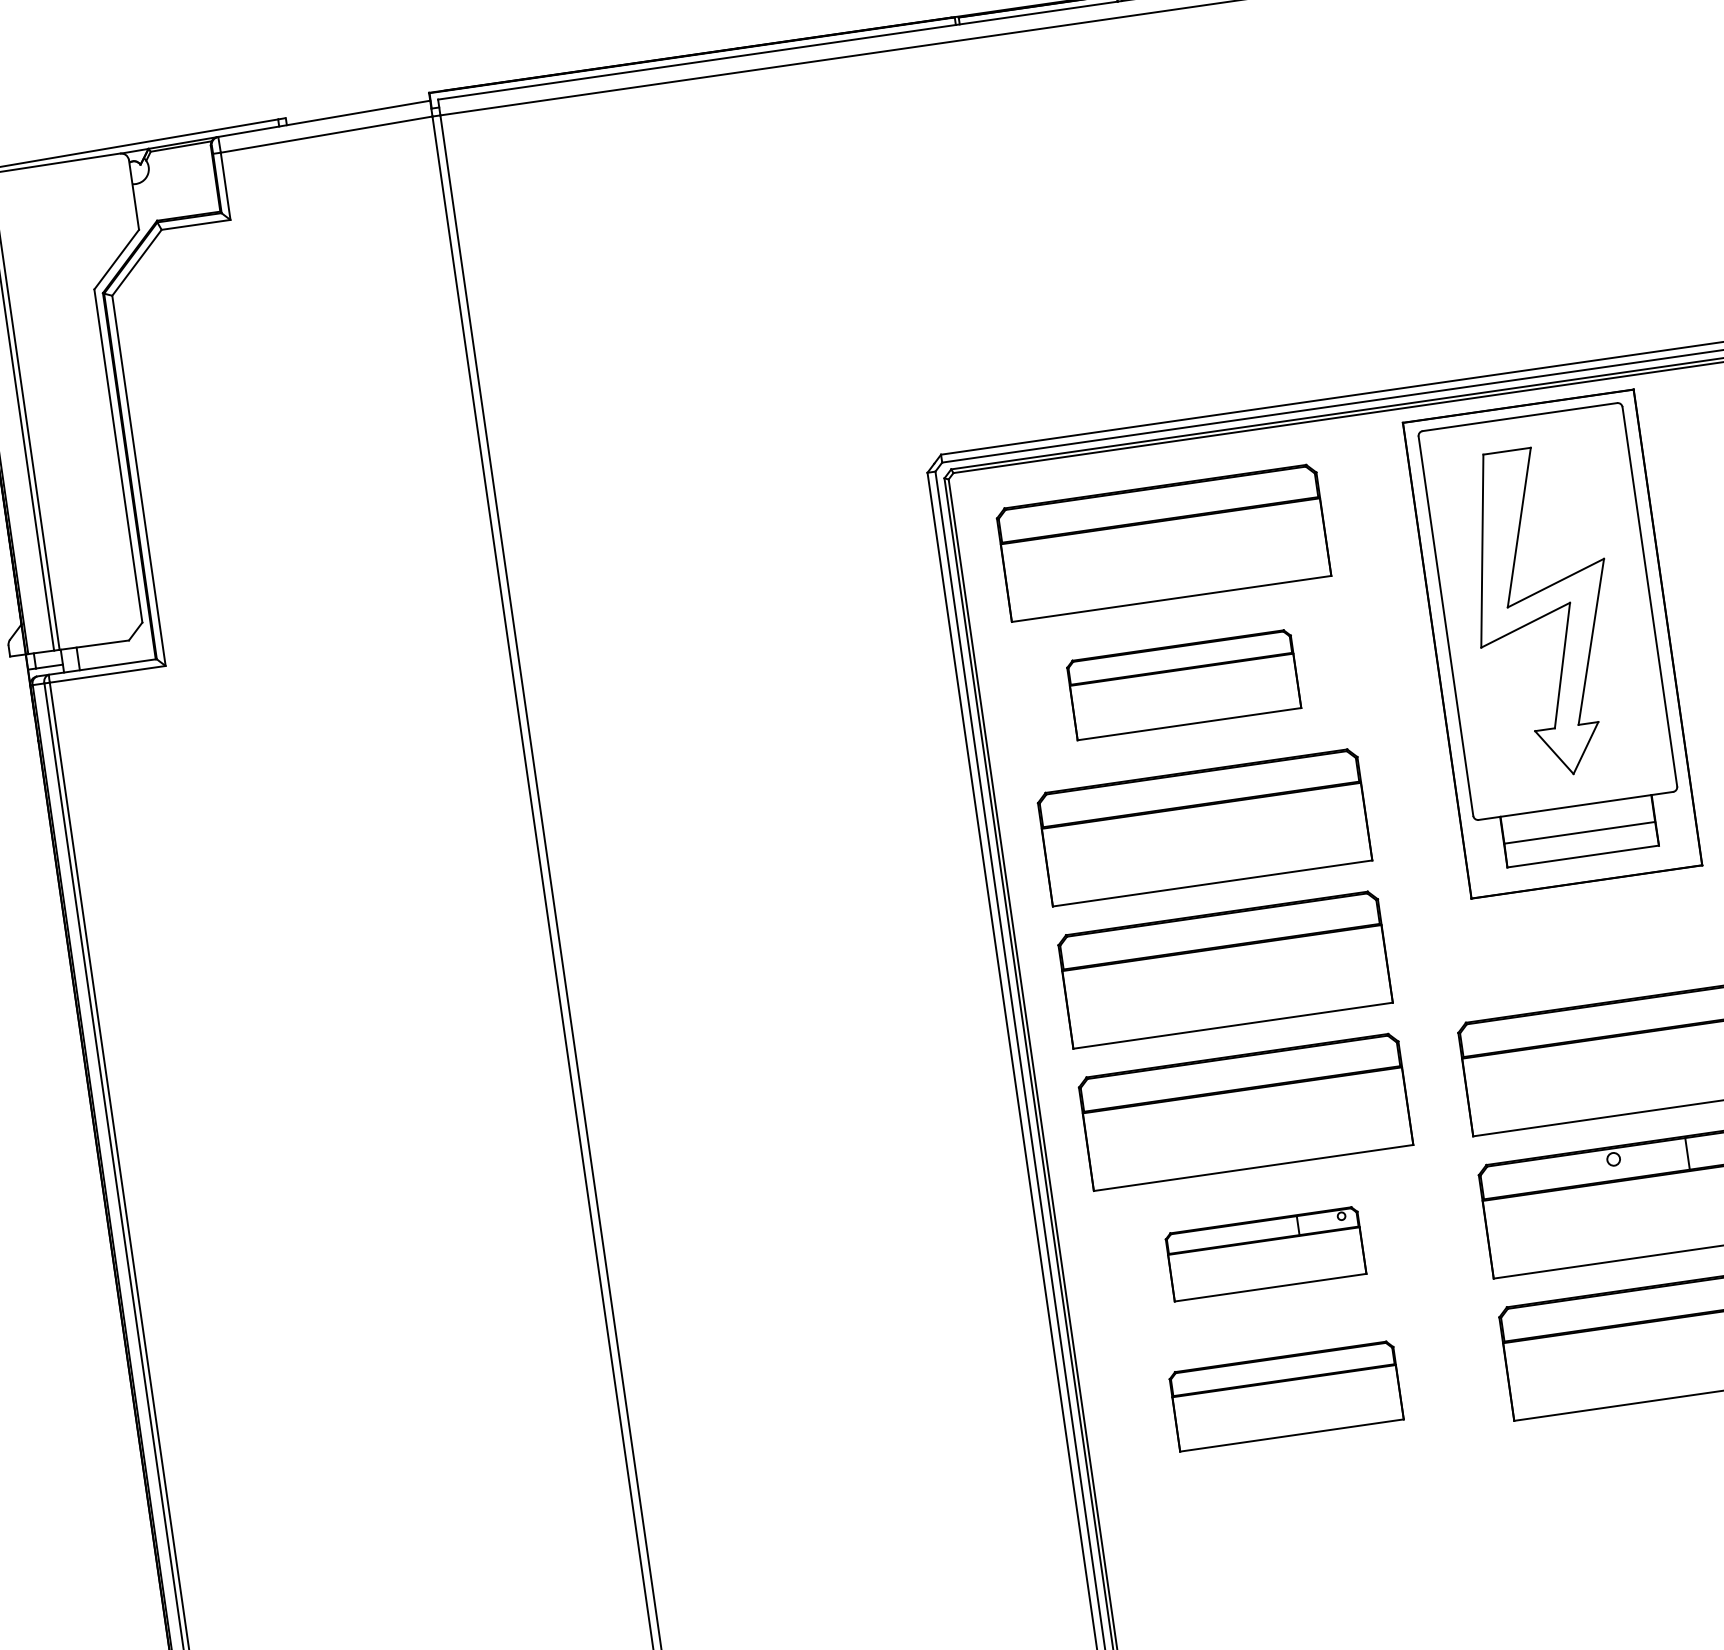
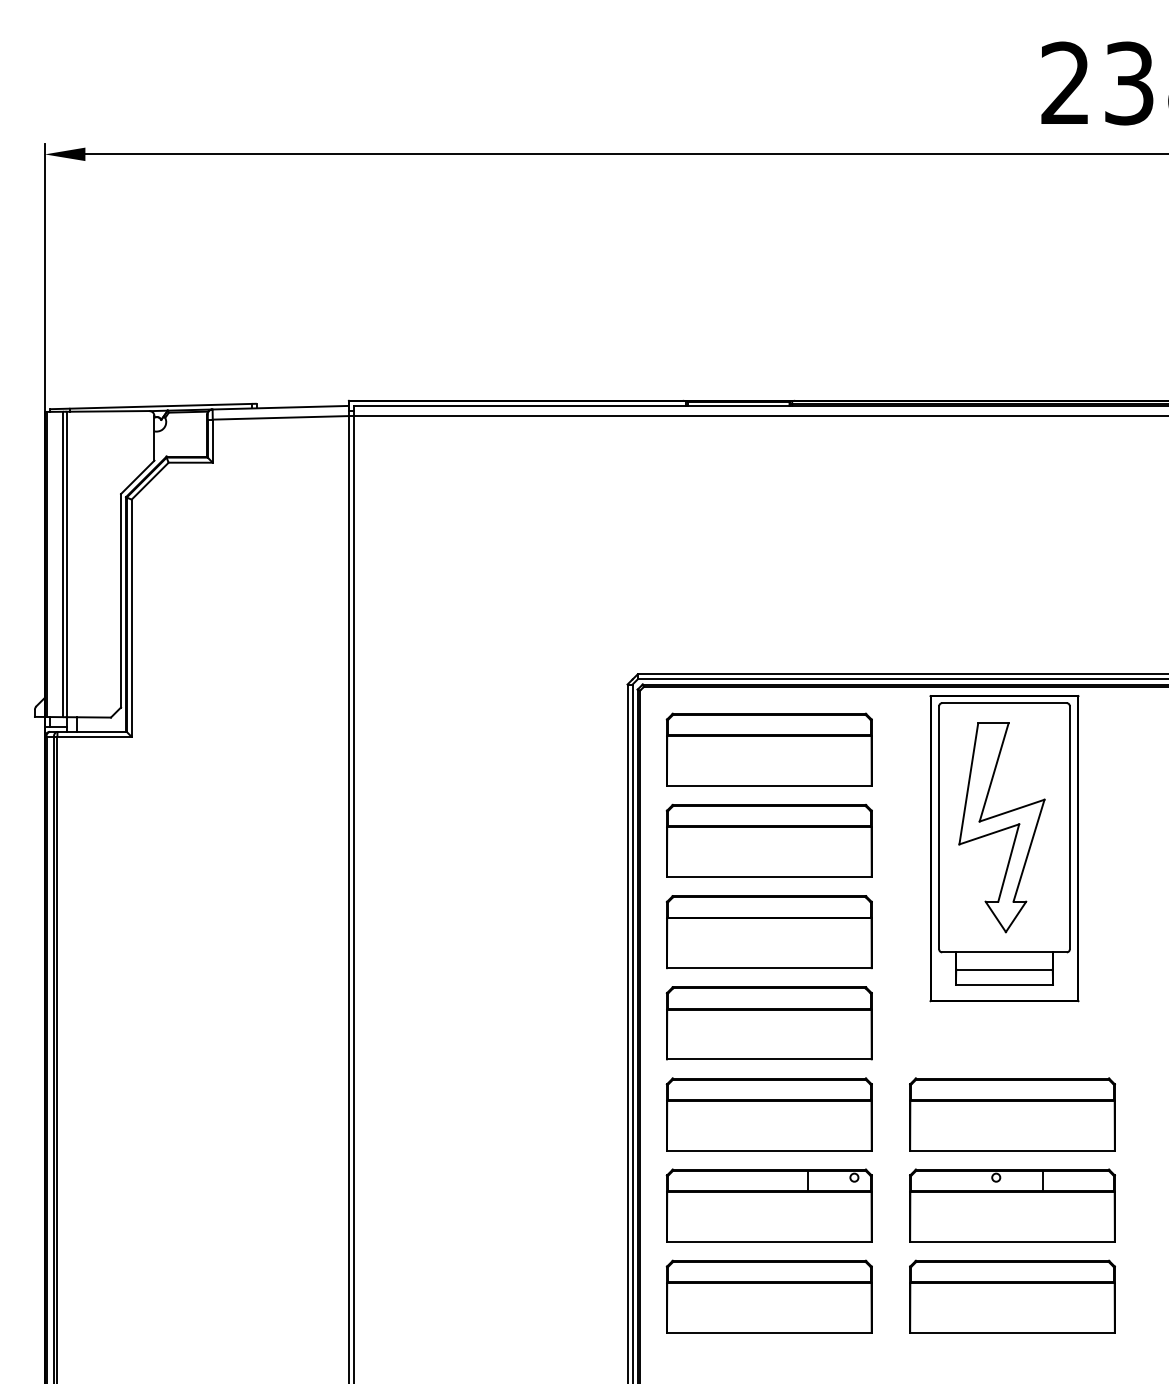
part: (1182, 684) -> (768, 840), size x1.43
part: (1264, 1253) -> (768, 1205), size x1.67
part: (1285, 1395) -> (768, 1296), size x1.43

